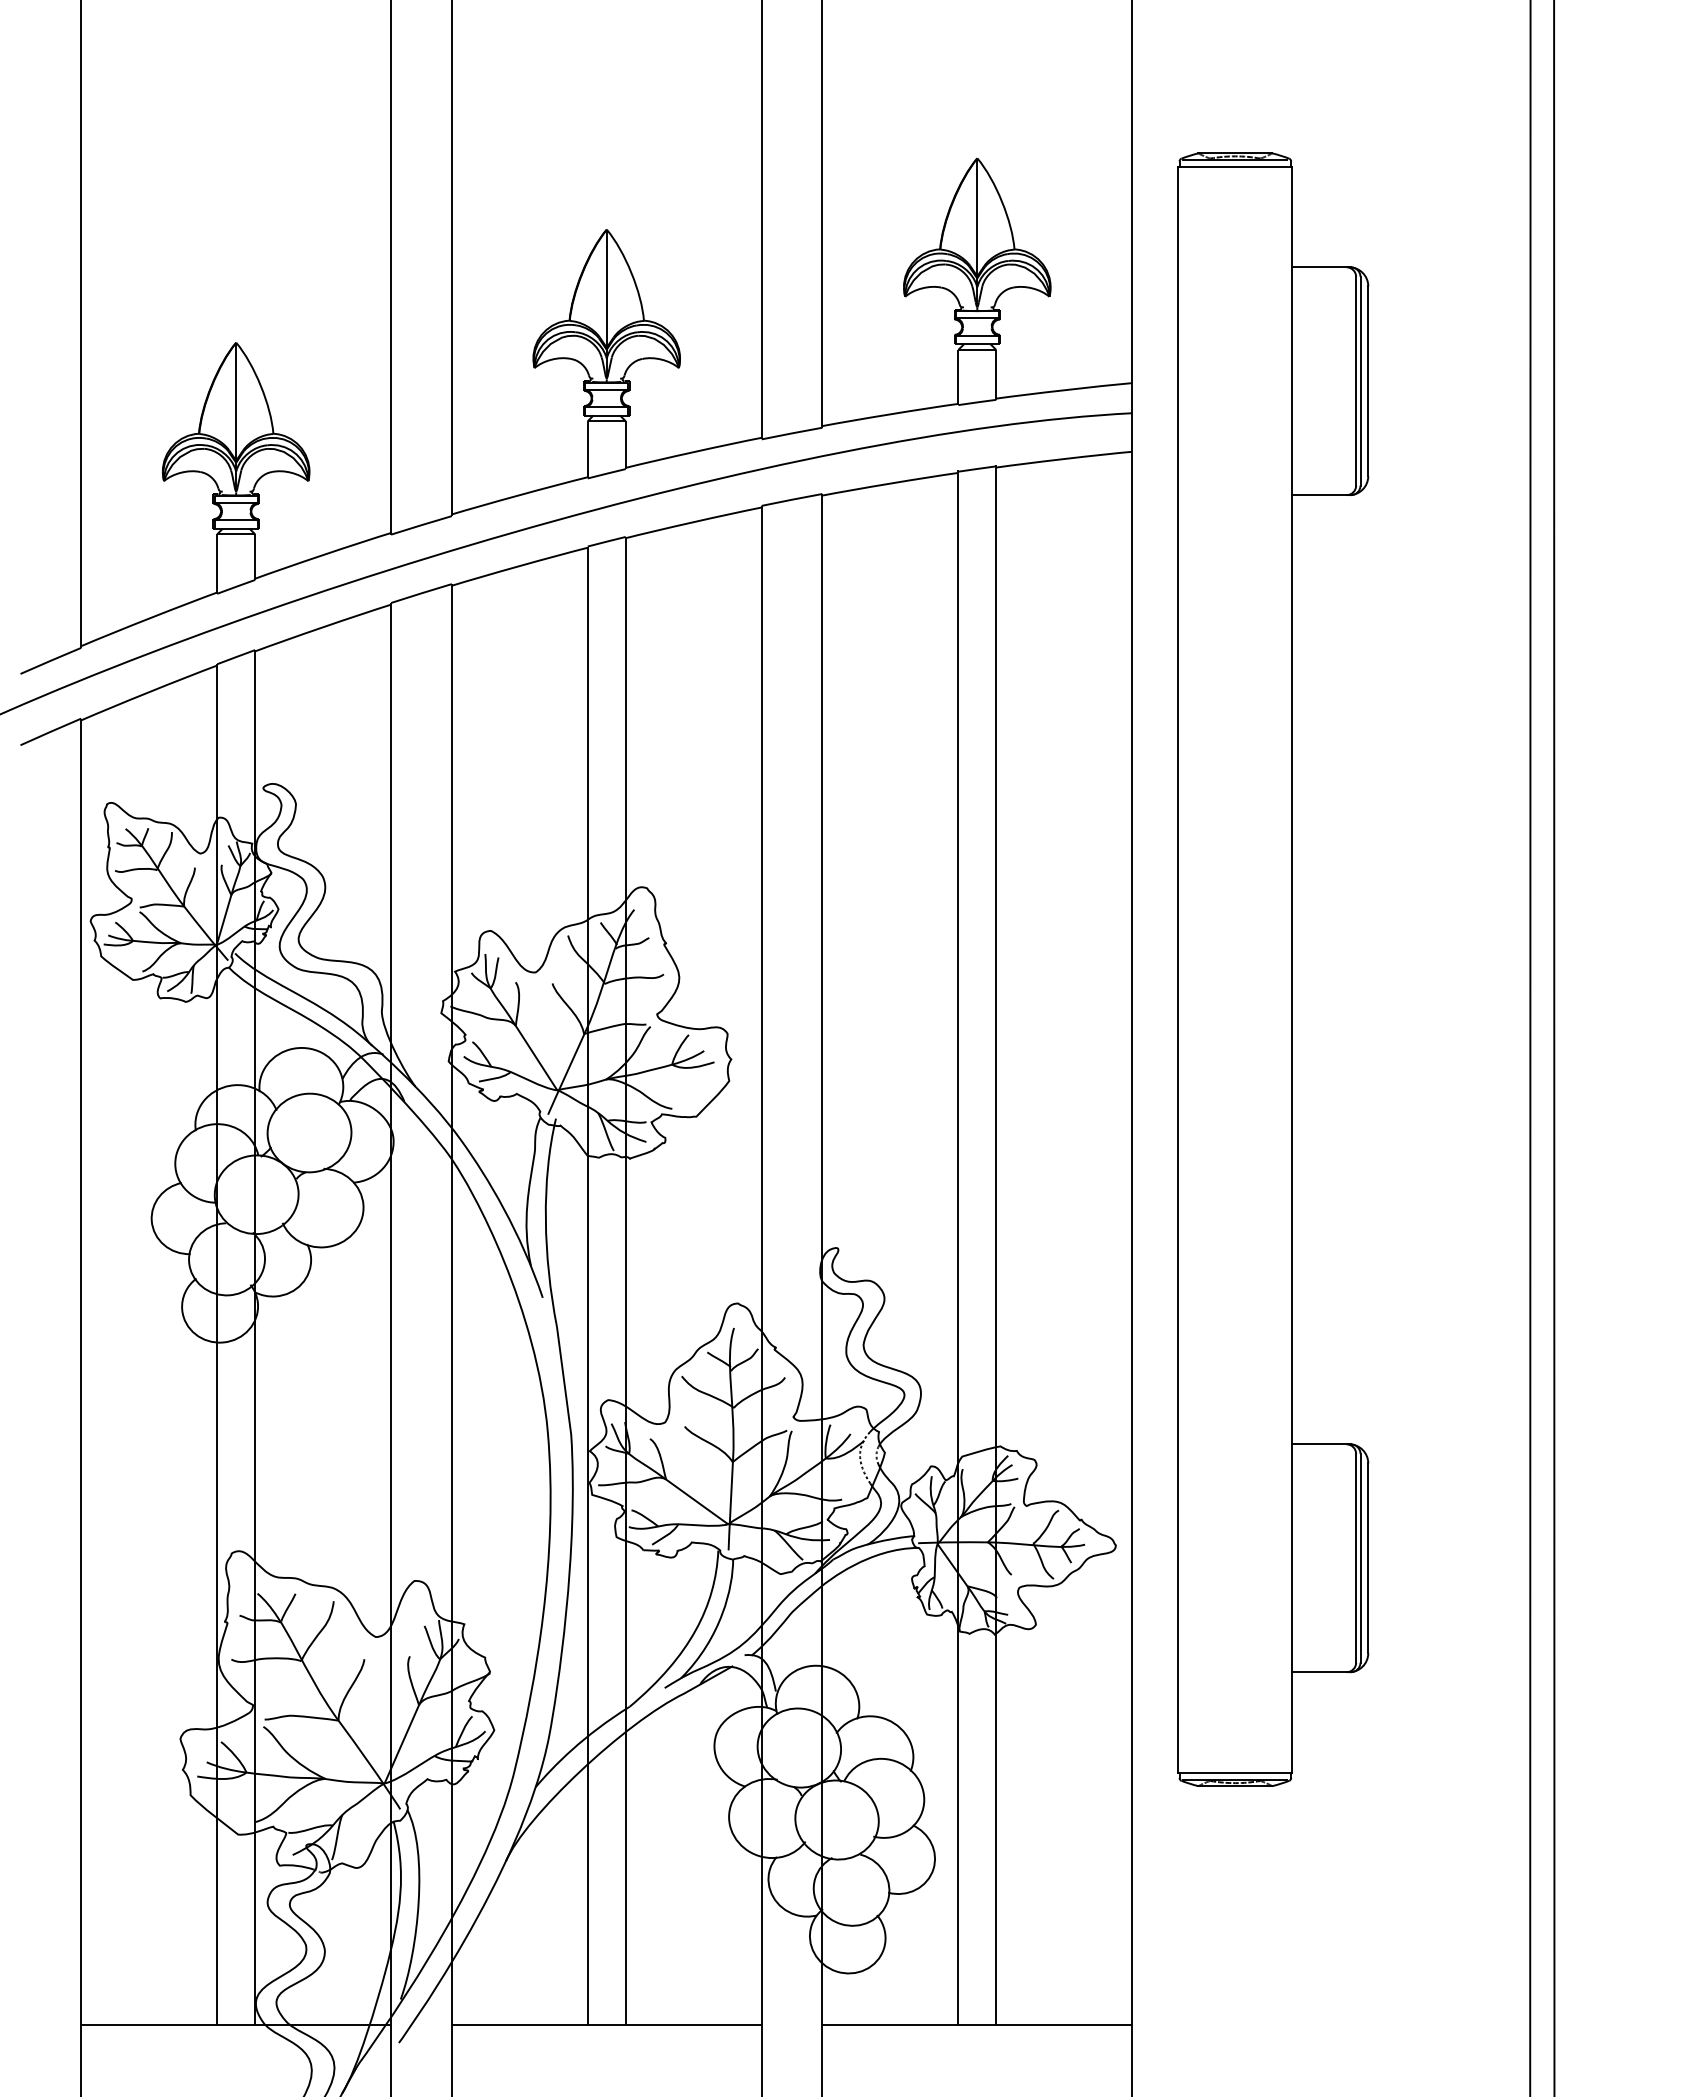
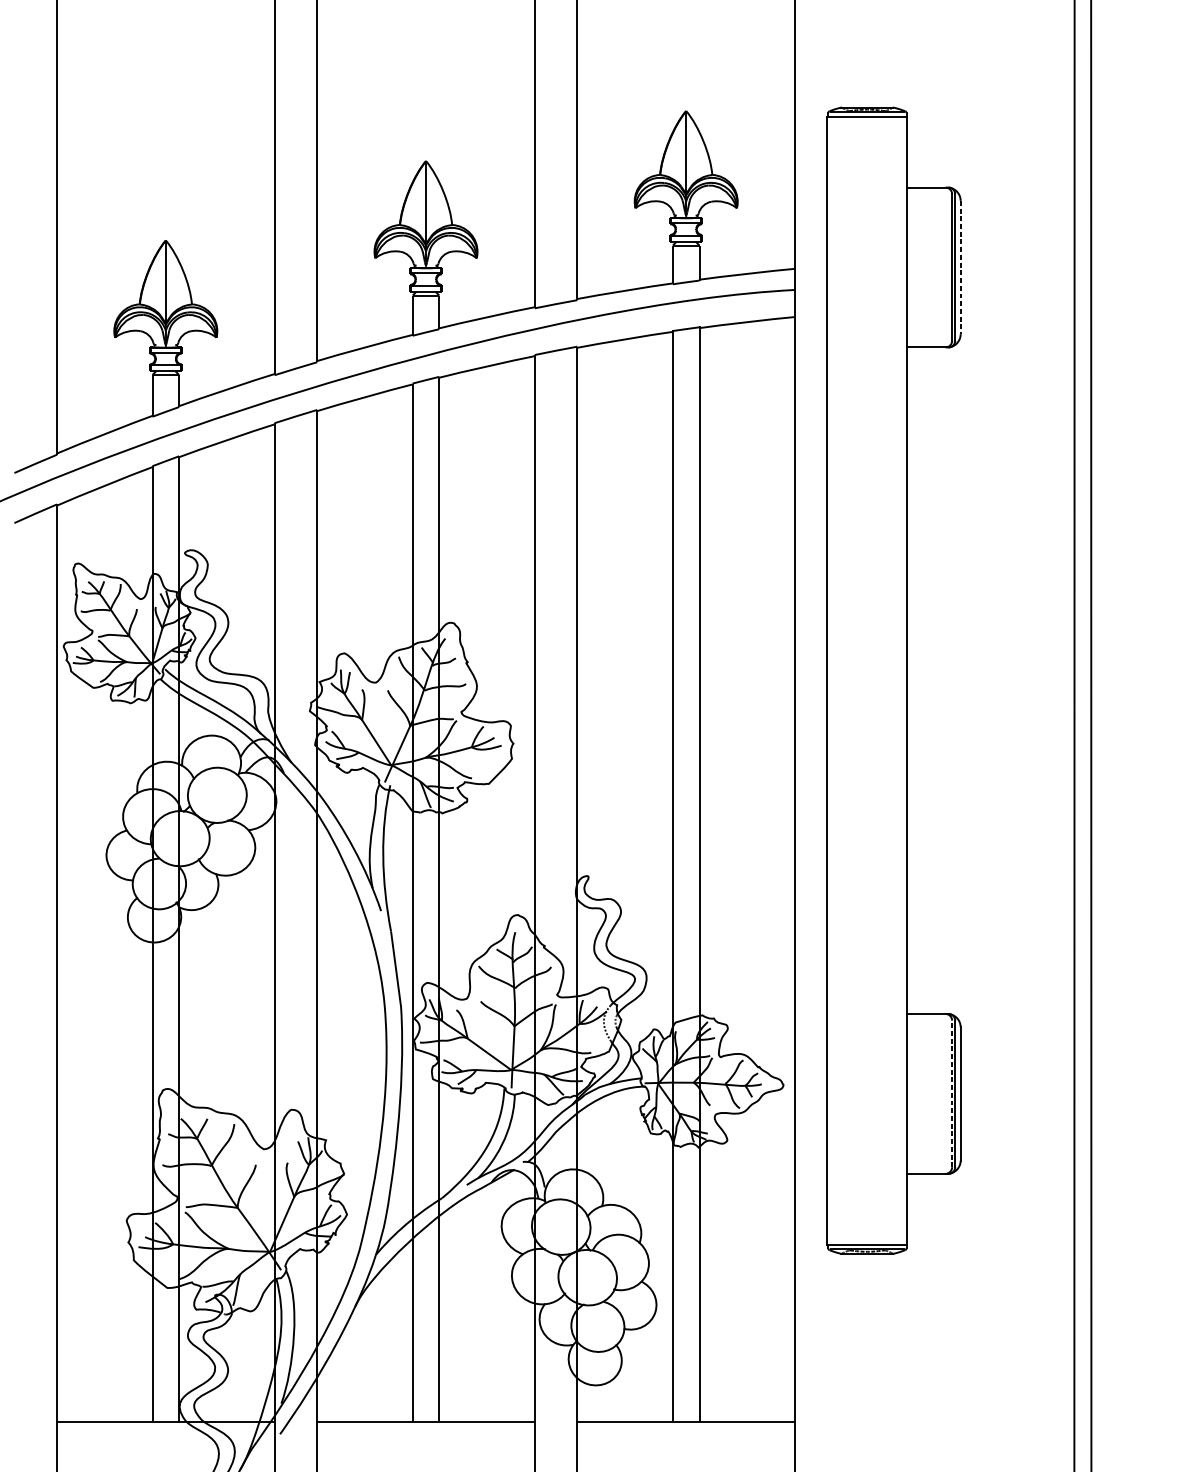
line: (1368, 381) -> (960, 267), solid -> dashed
line: (1356, 1557) -> (952, 1093), solid -> dashed

